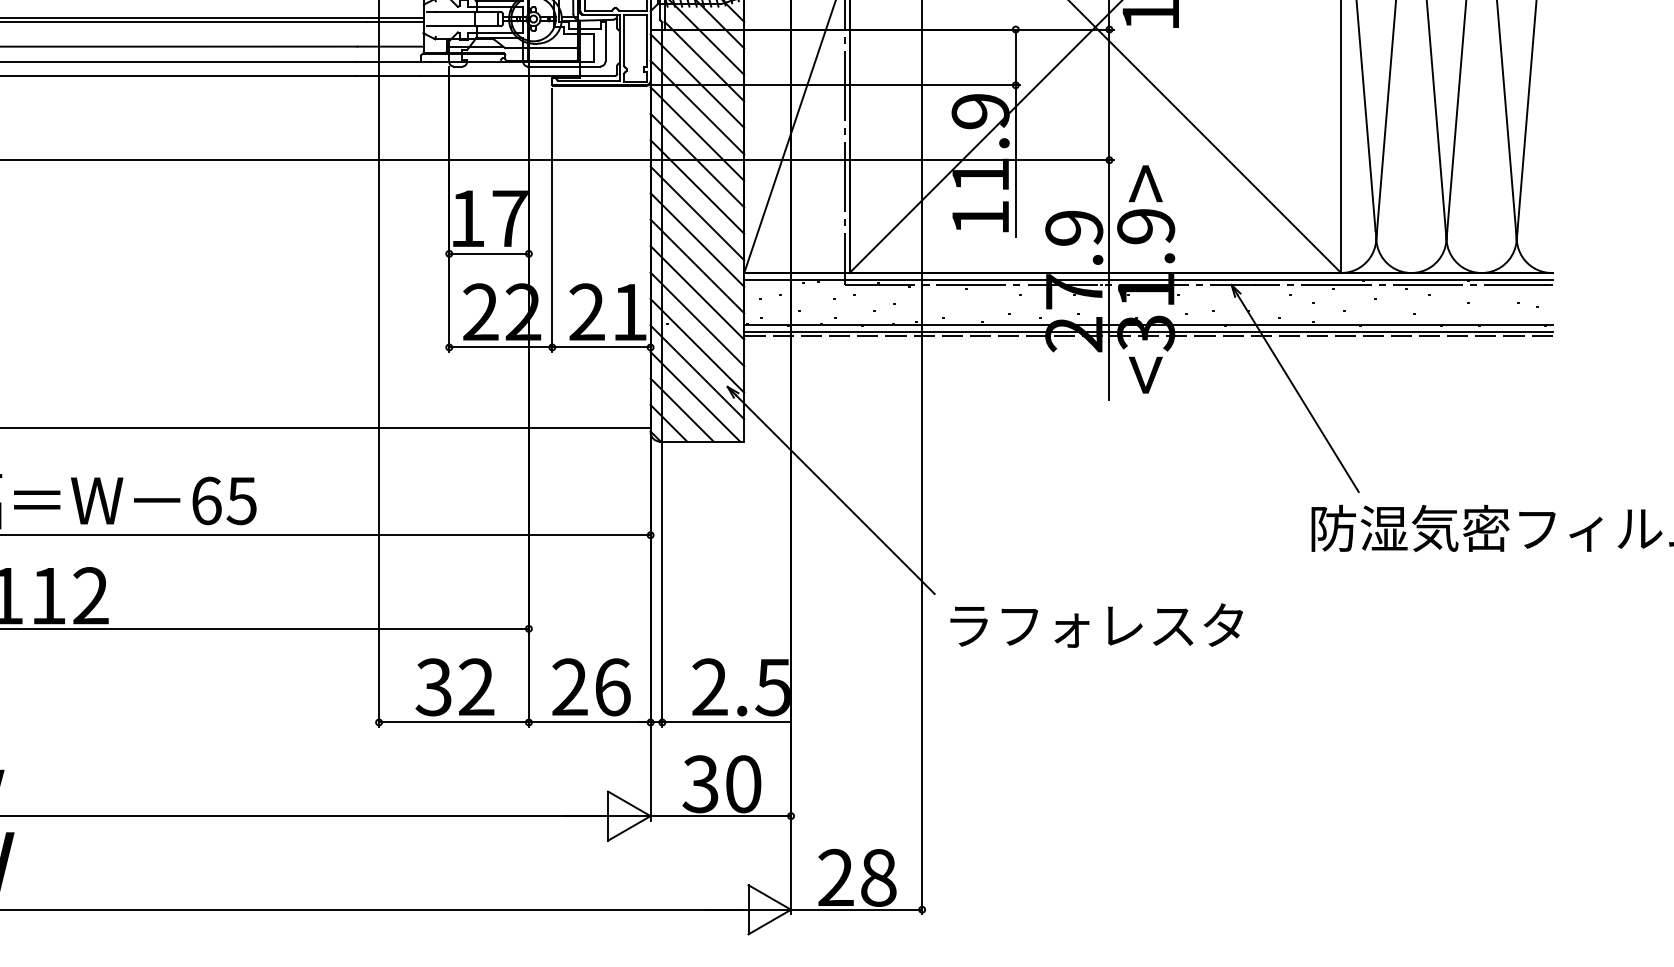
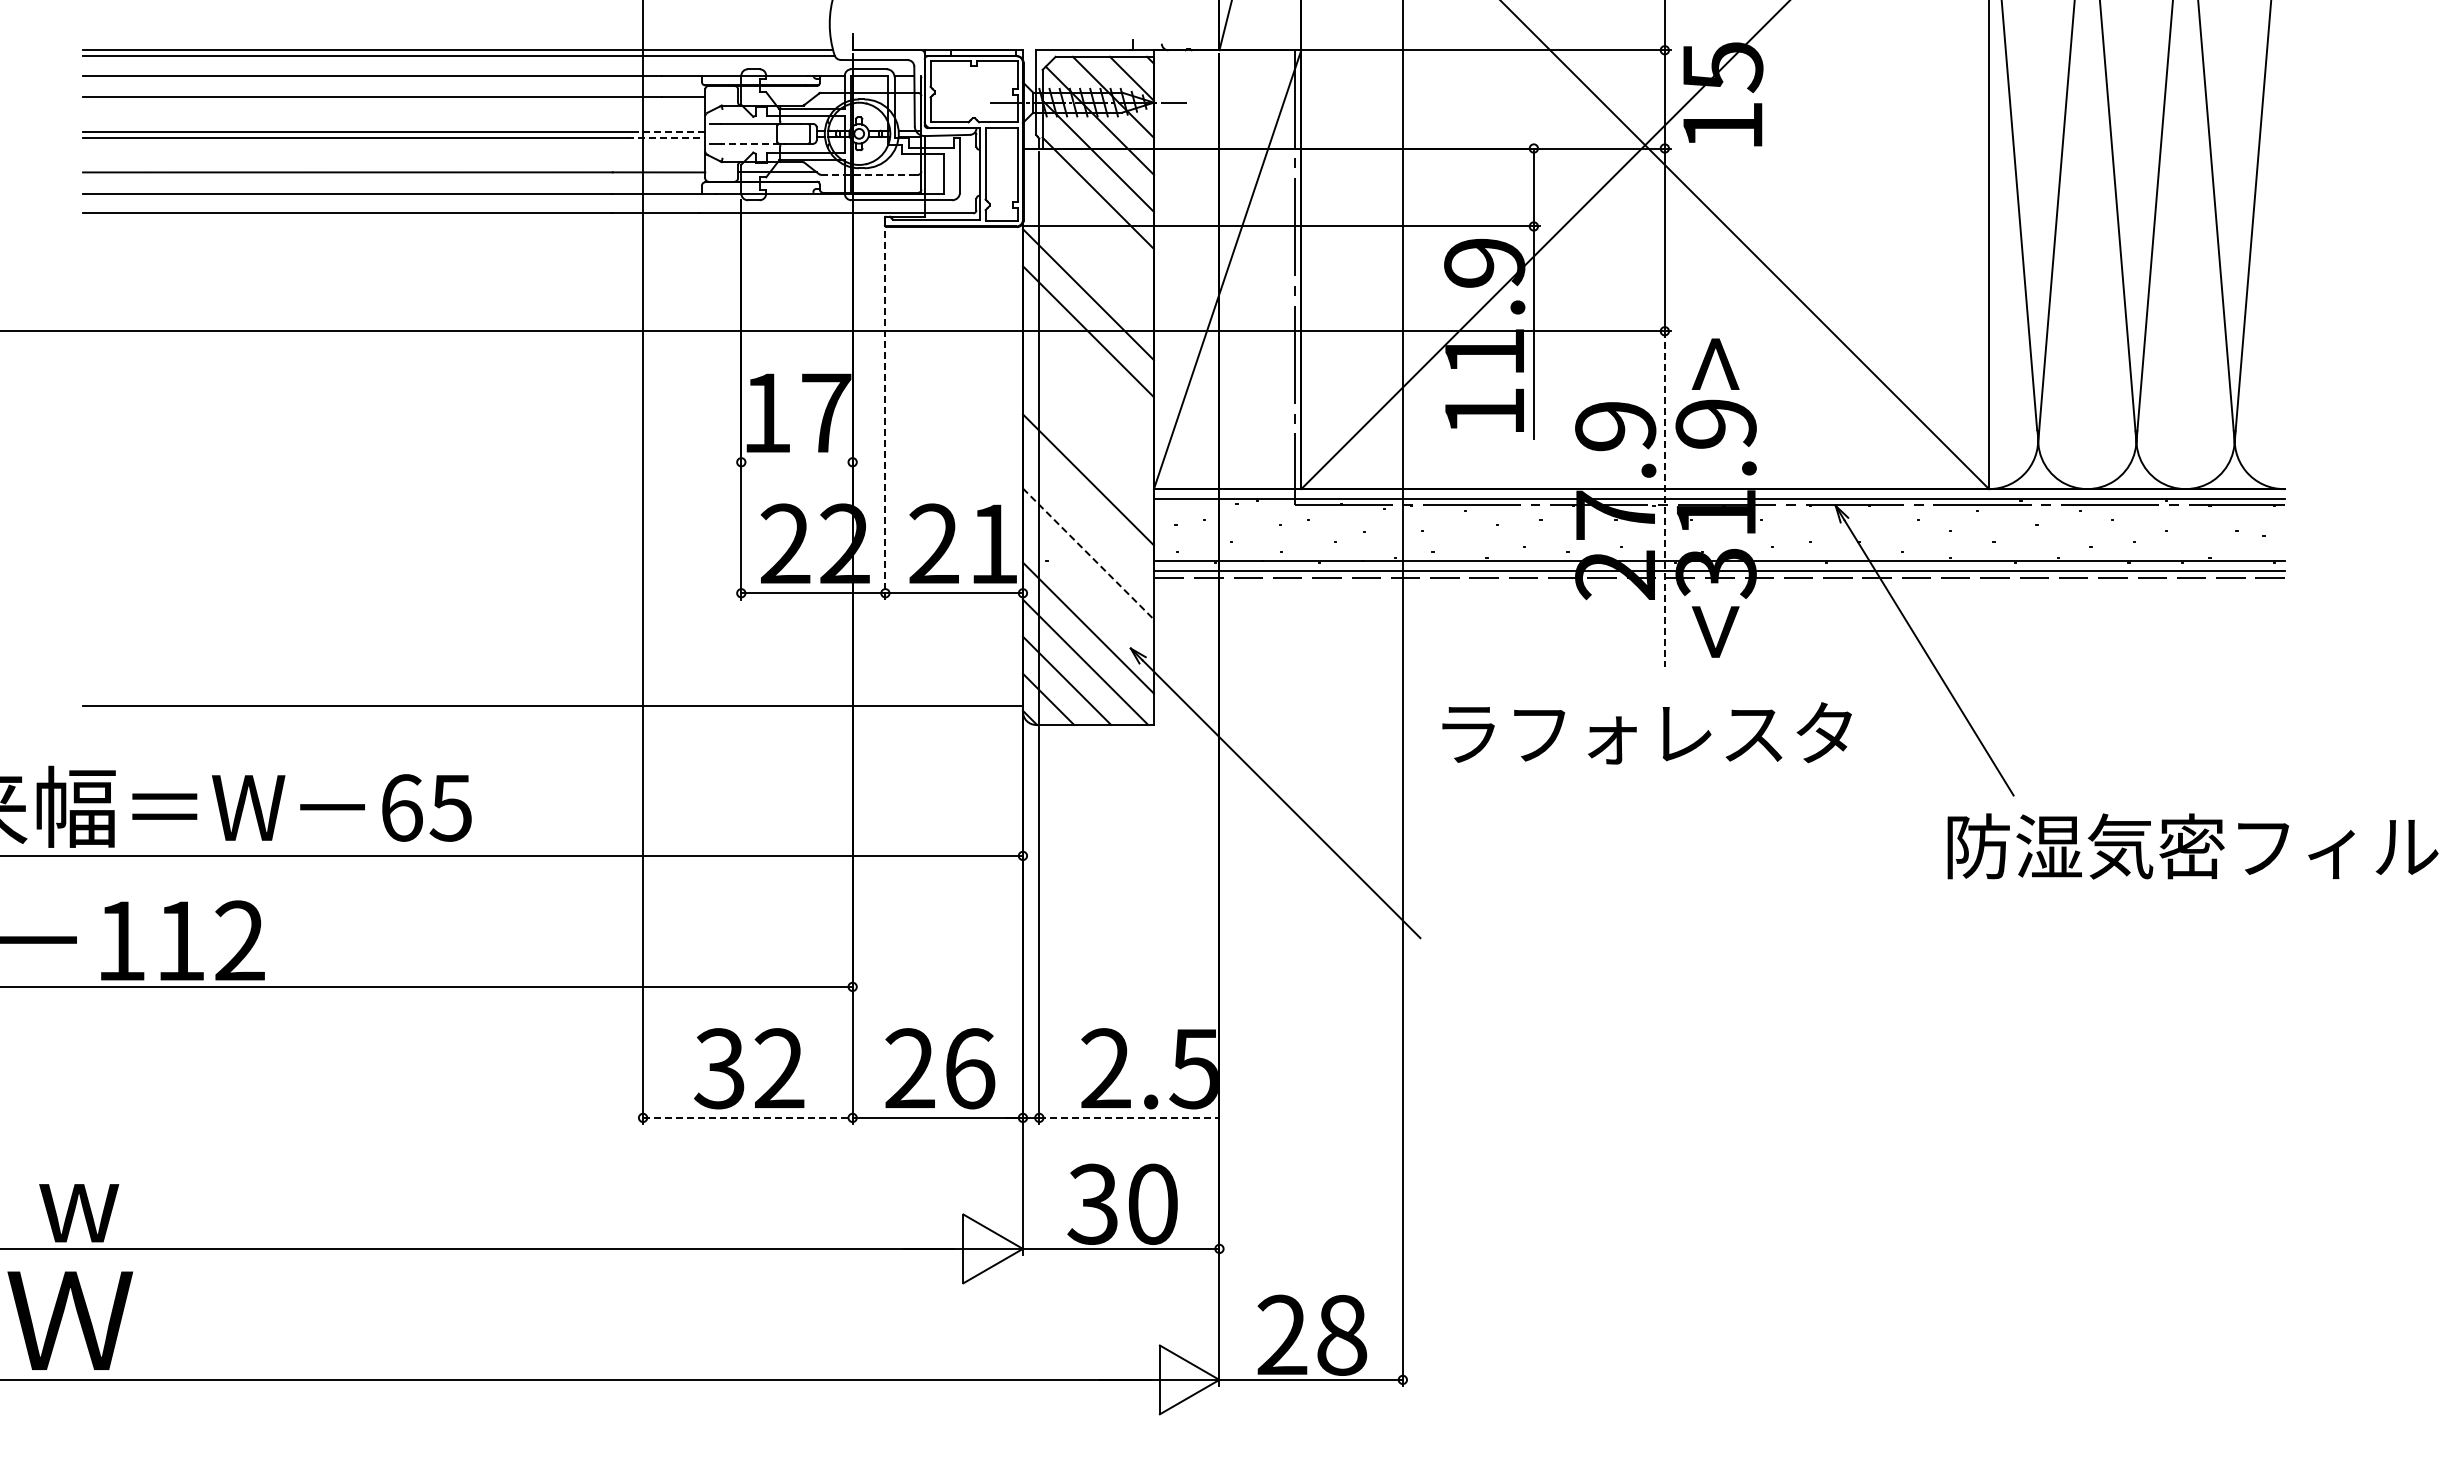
line: (397, 17) -> (668, 131), solid -> dashed
line: (395, 21) -> (666, 137), solid -> dashed
line: (455, 25) -> (750, 143), solid -> dashed
line: (540, 48) -> (868, 174), solid -> dashed
line: (696, 81) -> (1087, 220), removed
line: (696, 107) -> (1087, 257), removed
line: (696, 186) -> (1087, 368), removed
line: (696, 213) -> (1087, 405), removed
line: (552, 220) -> (885, 415), solid -> dashed
line: (696, 239) -> (1087, 442), removed
line: (488, 254) -> (796, 462), removed
line: (1109, 280) -> (1664, 499), solid -> dashed
line: (696, 292) -> (1087, 516), removed
line: (697, 319) -> (1088, 554), solid -> dashed
line: (696, 345) -> (1087, 590), removed
text: (1096, 625) -> (1646, 733), moved
line: (453, 722) -> (747, 1117), solid -> dashed
line: (726, 722) -> (1128, 1117), solid -> dashed

